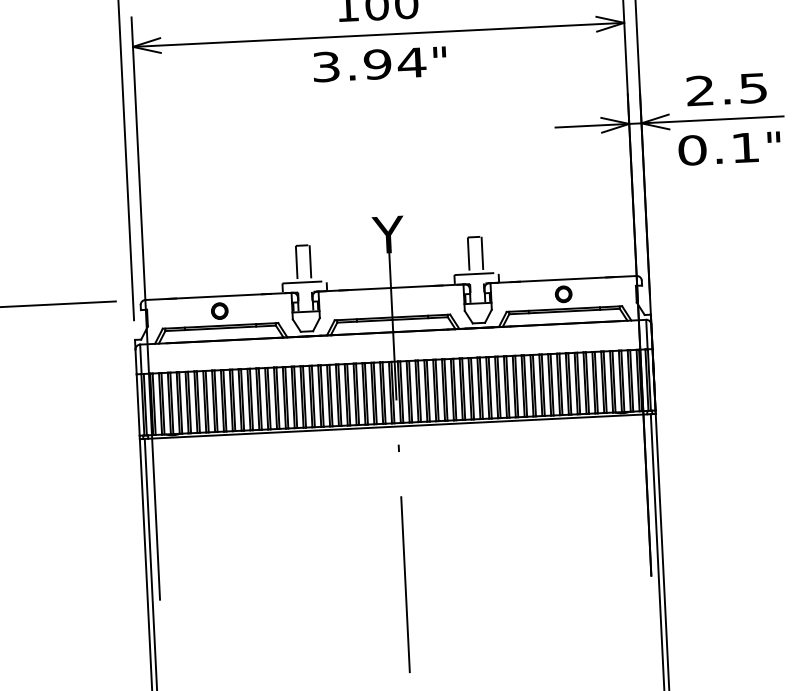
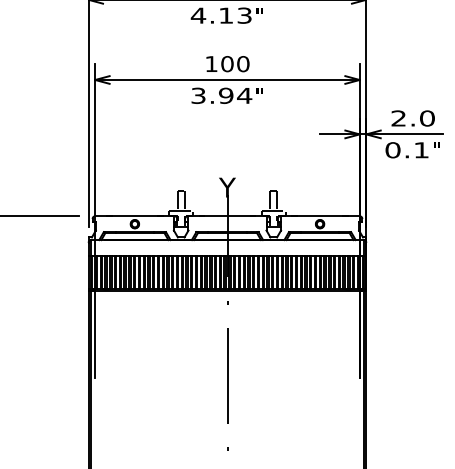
text: (753, 88) -> (427, 118), 2.5 -> 2.0

